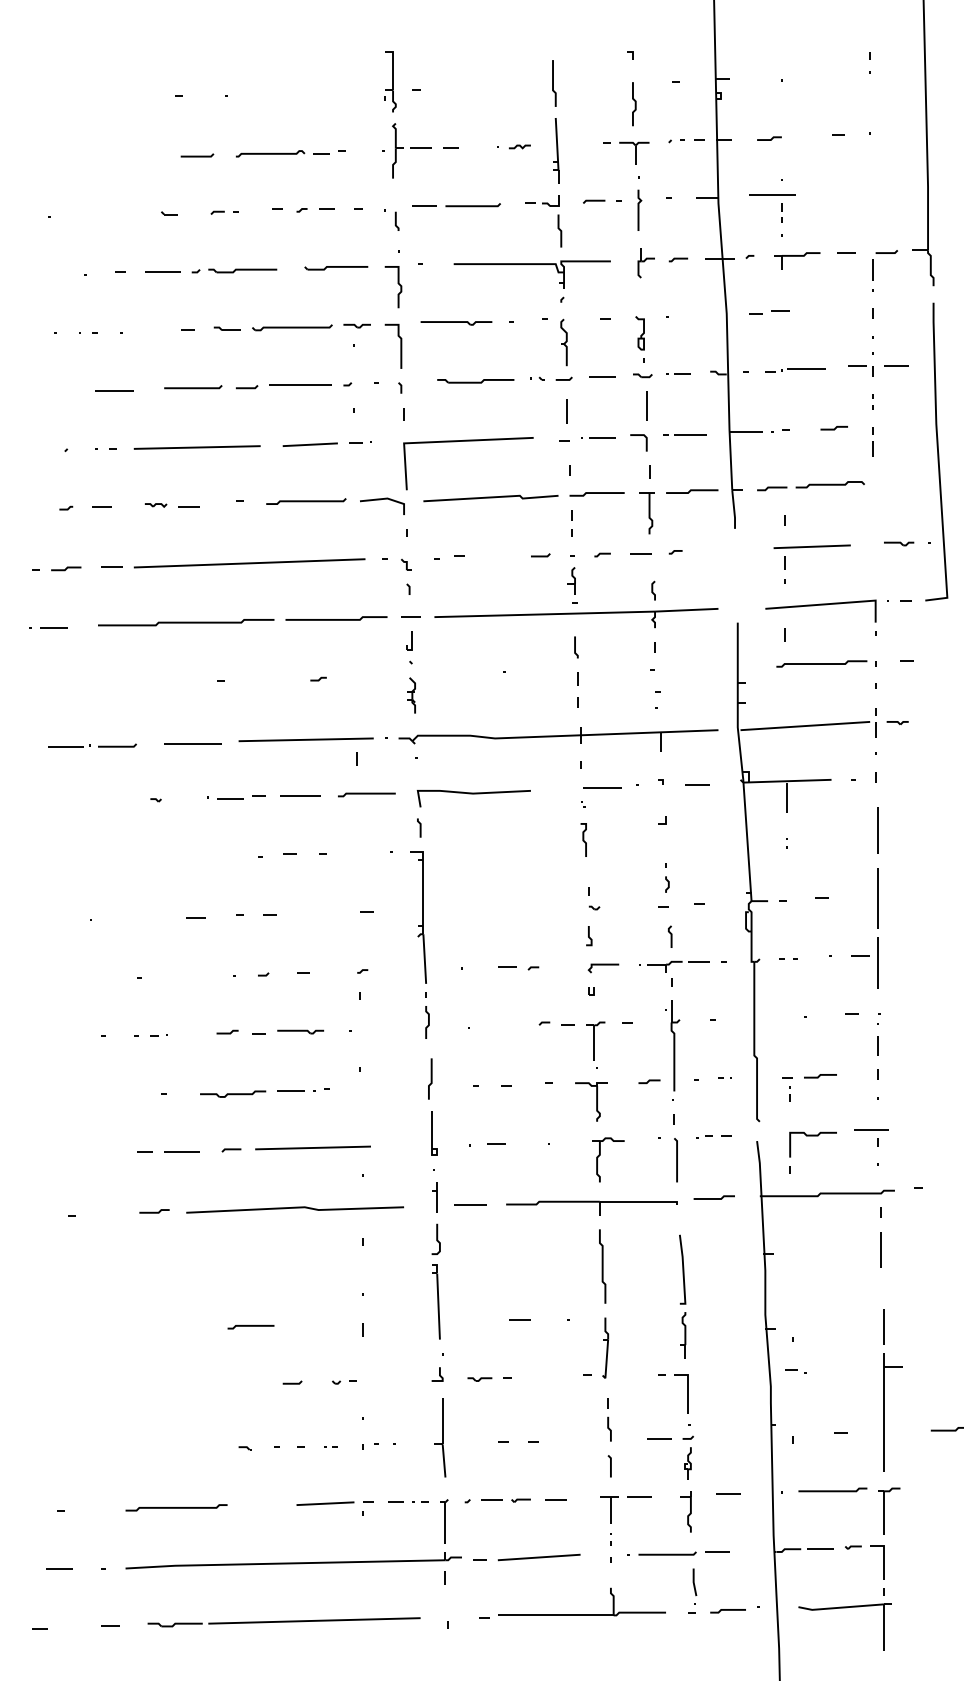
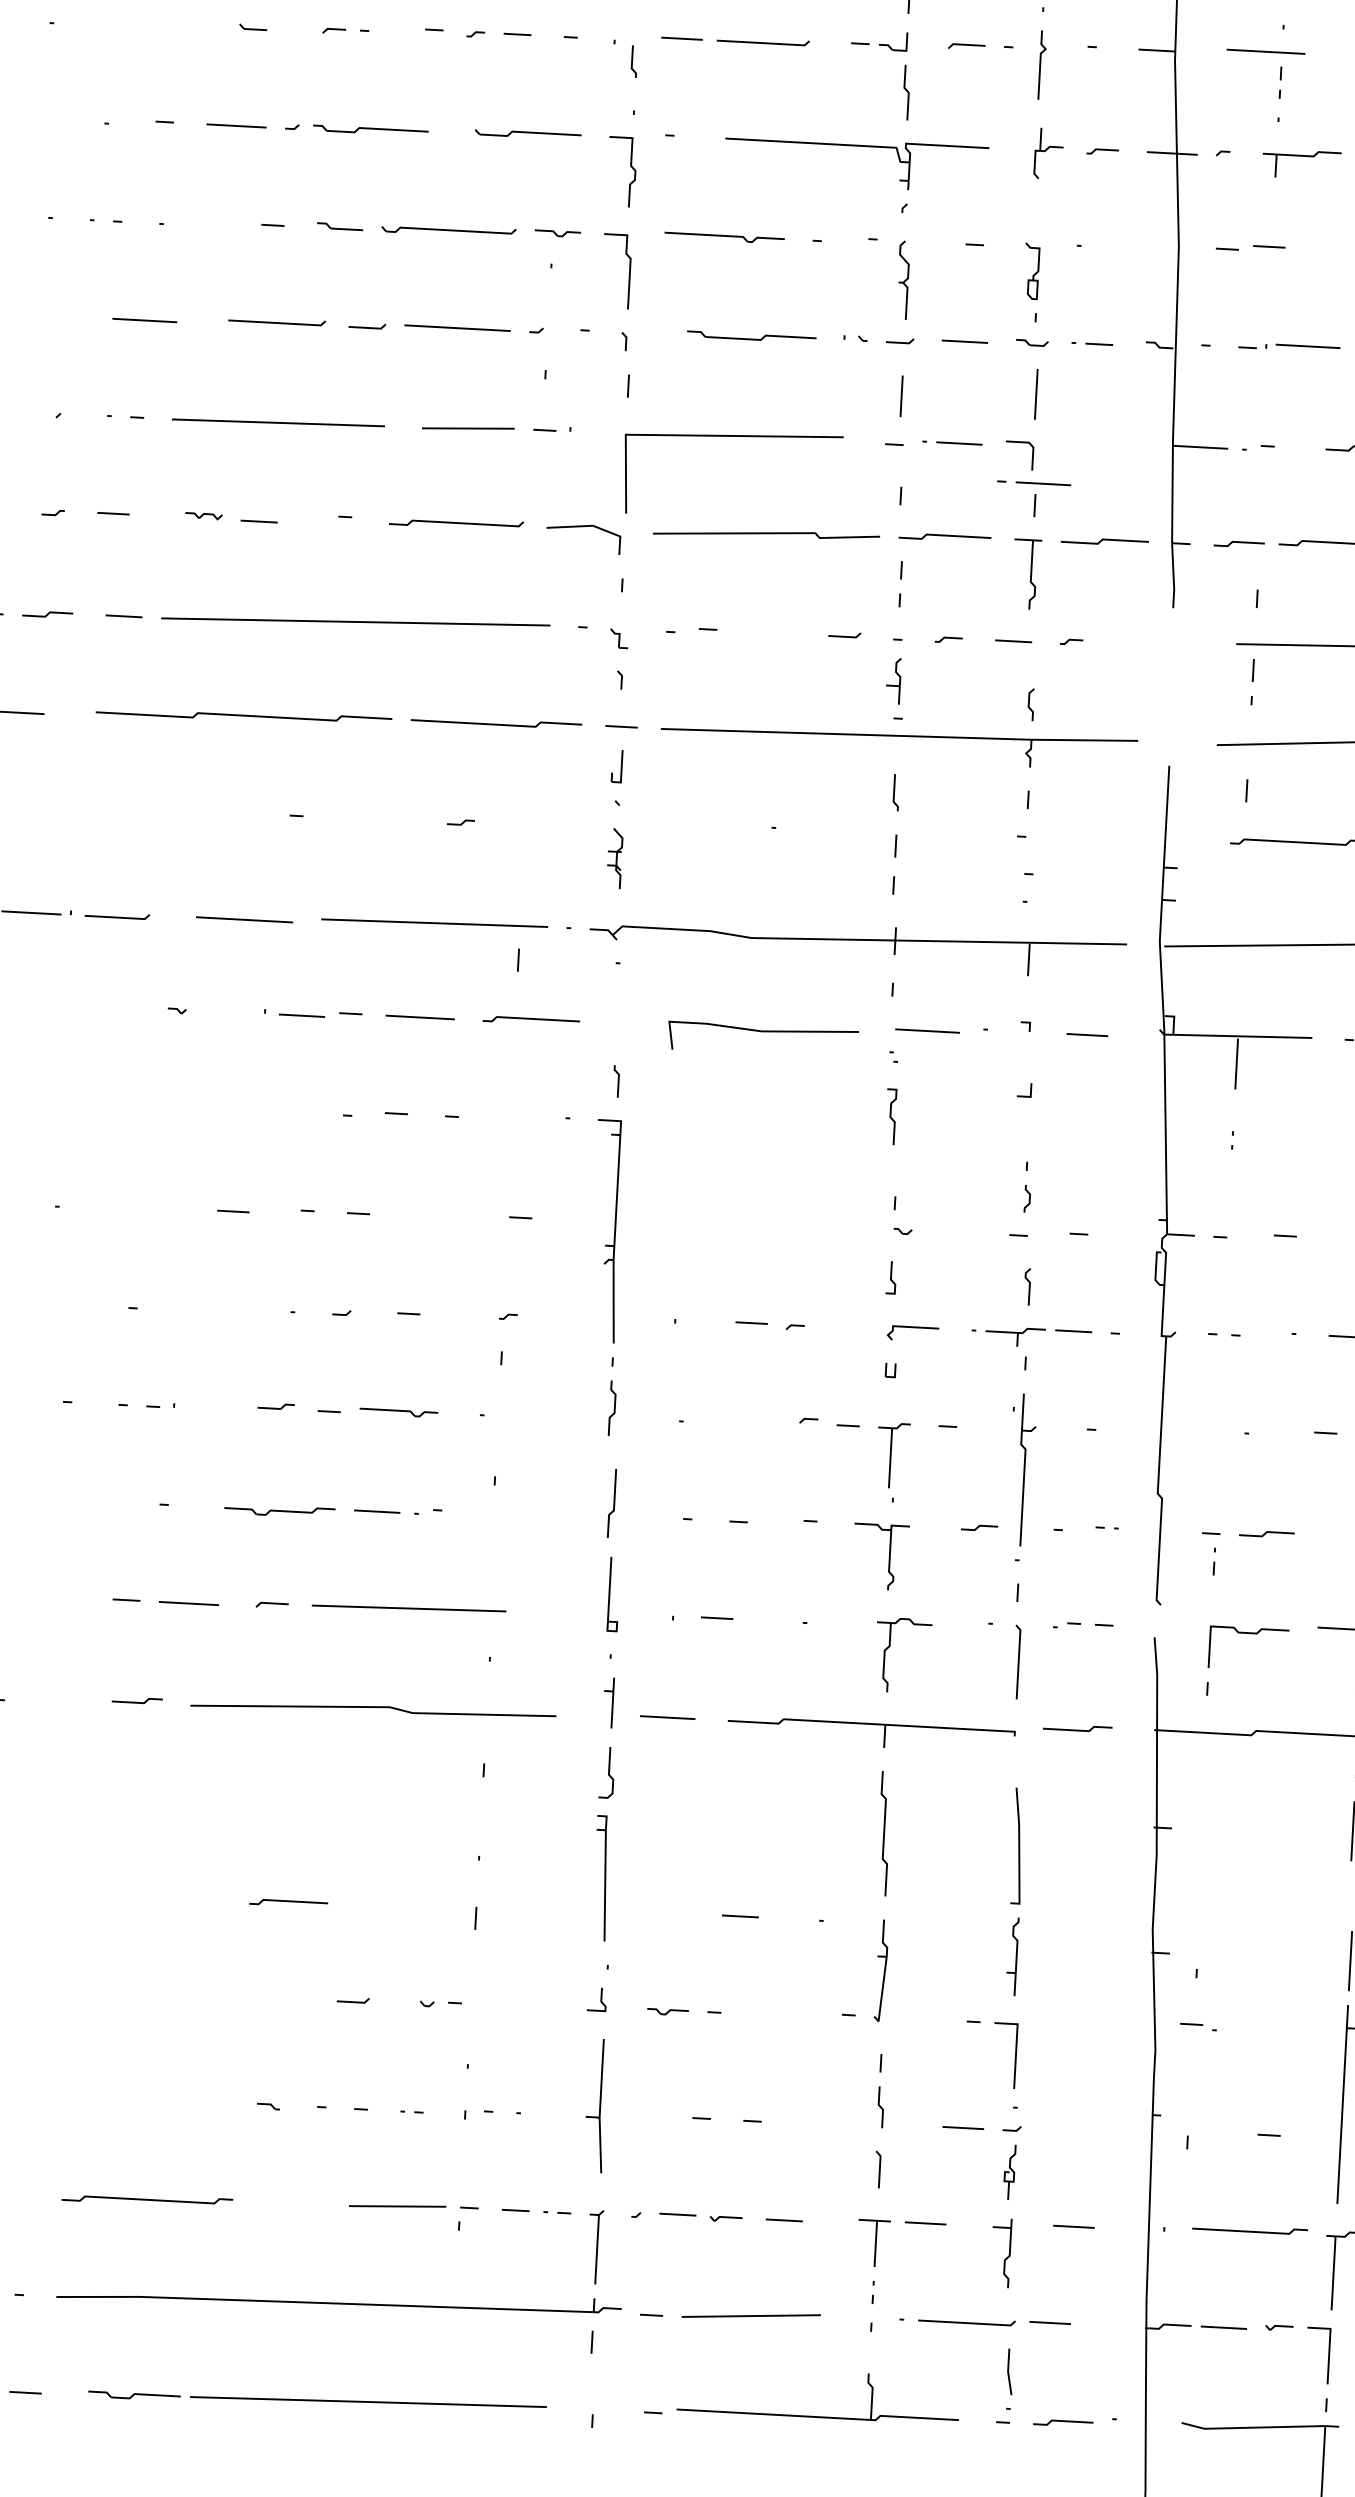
line: (684, 434) -> (1032, 482), moved
line: (473, 794) -> (762, 1032), moved

